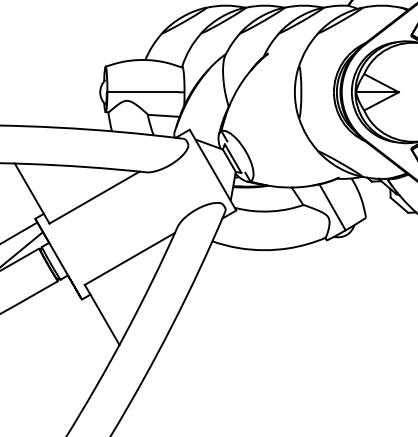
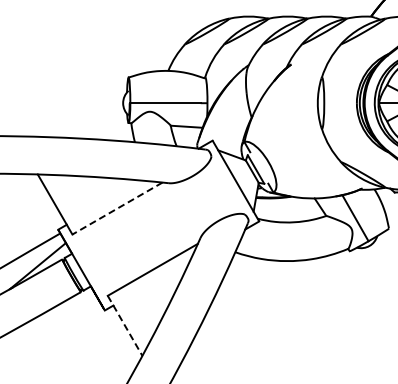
line: (94, 197) -> (117, 208), solid -> dashed
line: (102, 314) -> (125, 325), solid -> dashed

